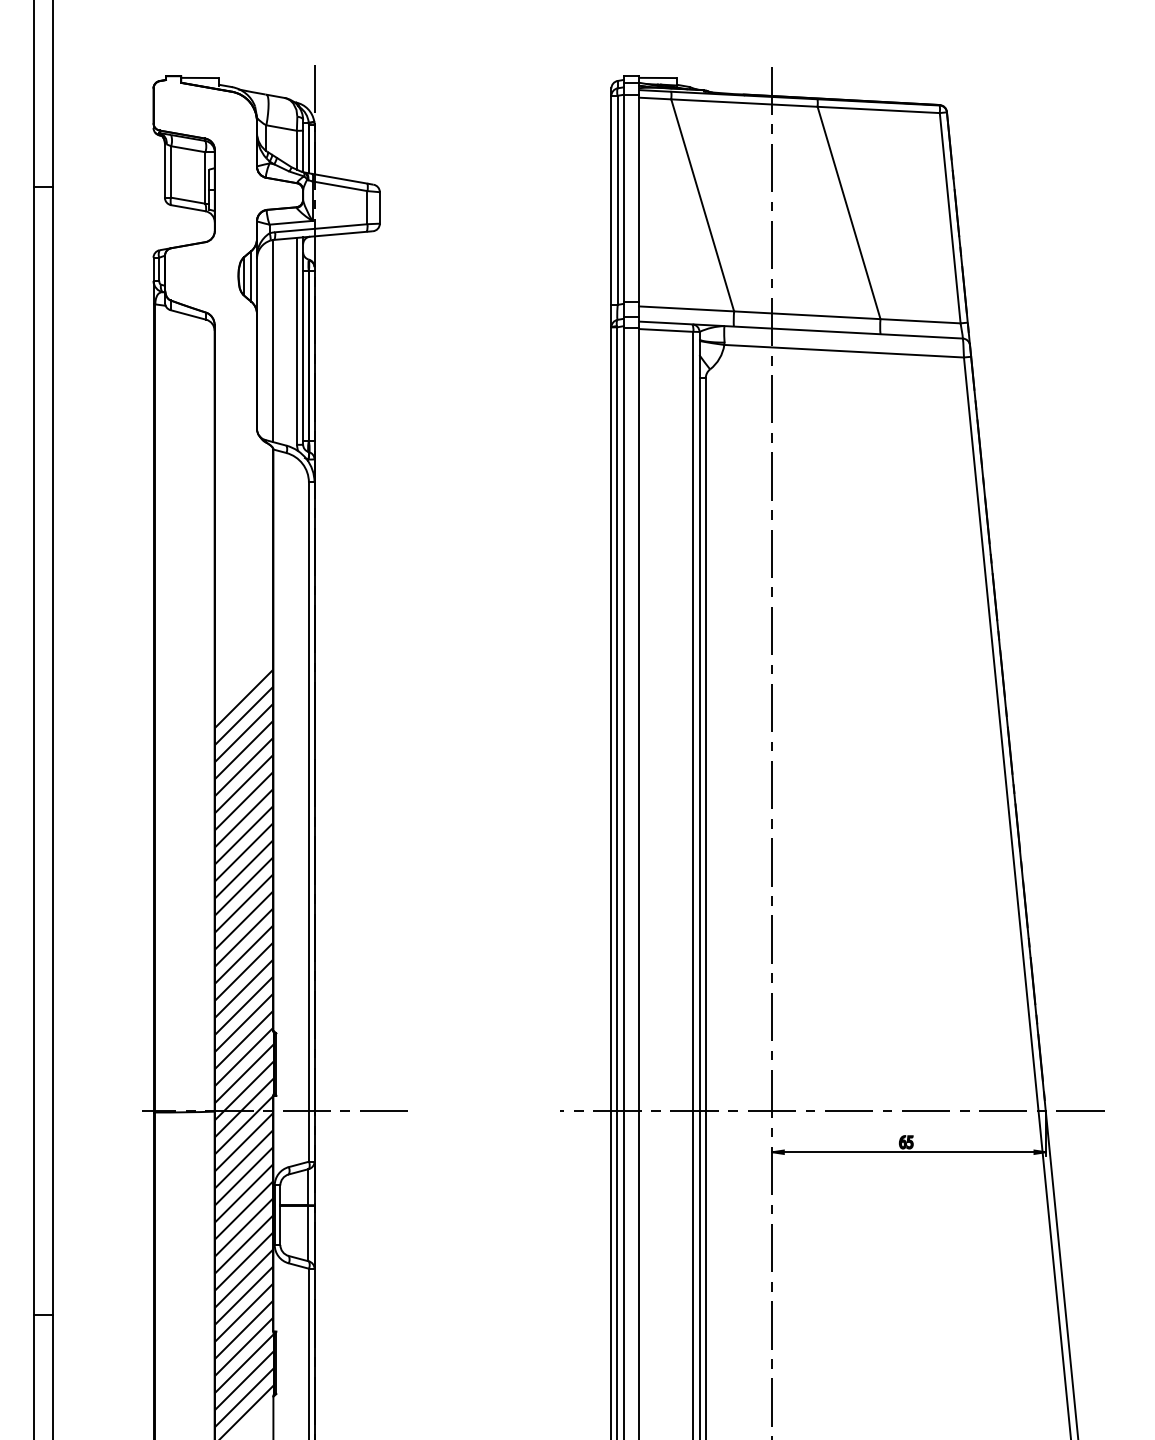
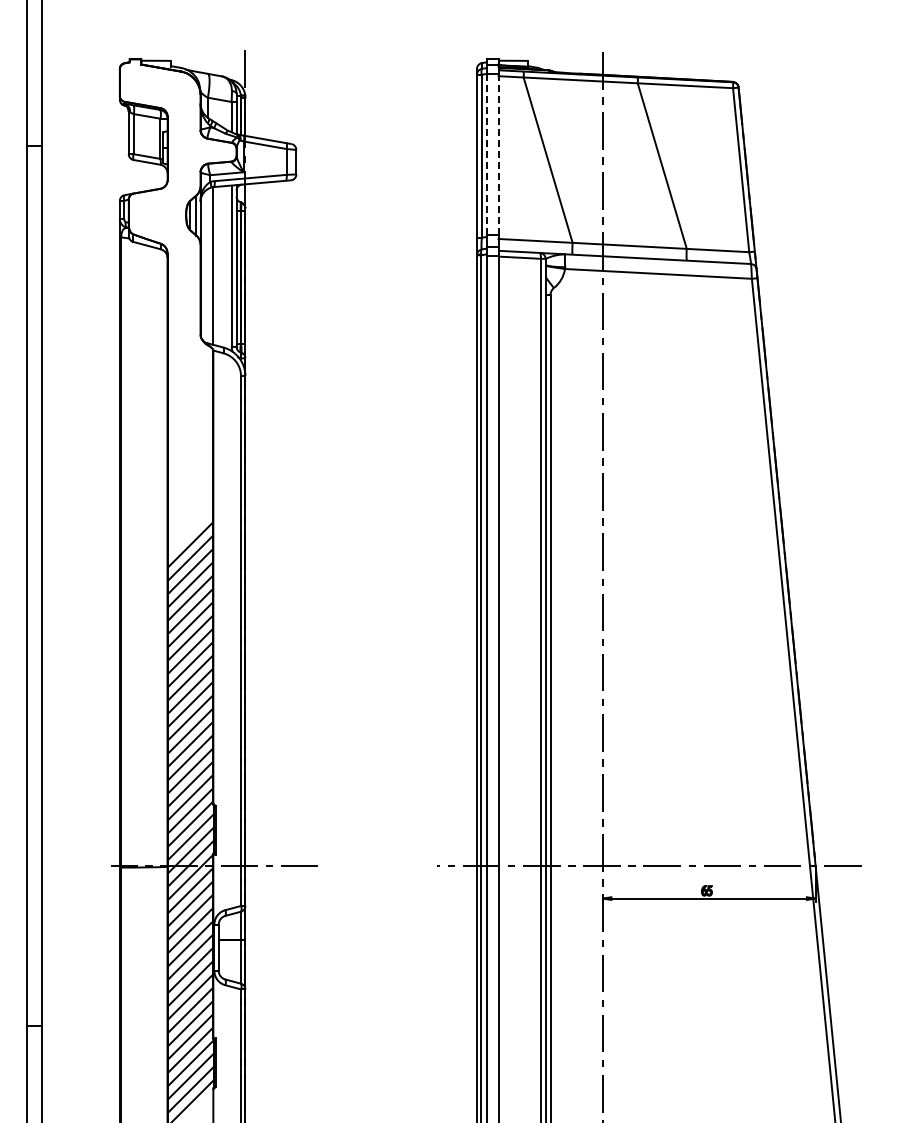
line: (623, 198) -> (486, 154), solid -> dashed
line: (639, 198) -> (498, 154), solid -> dashed

